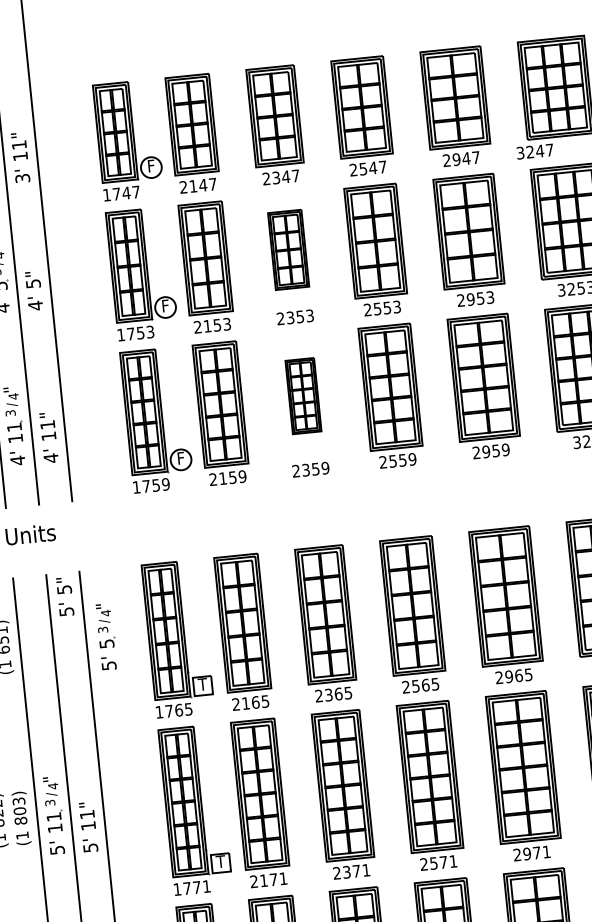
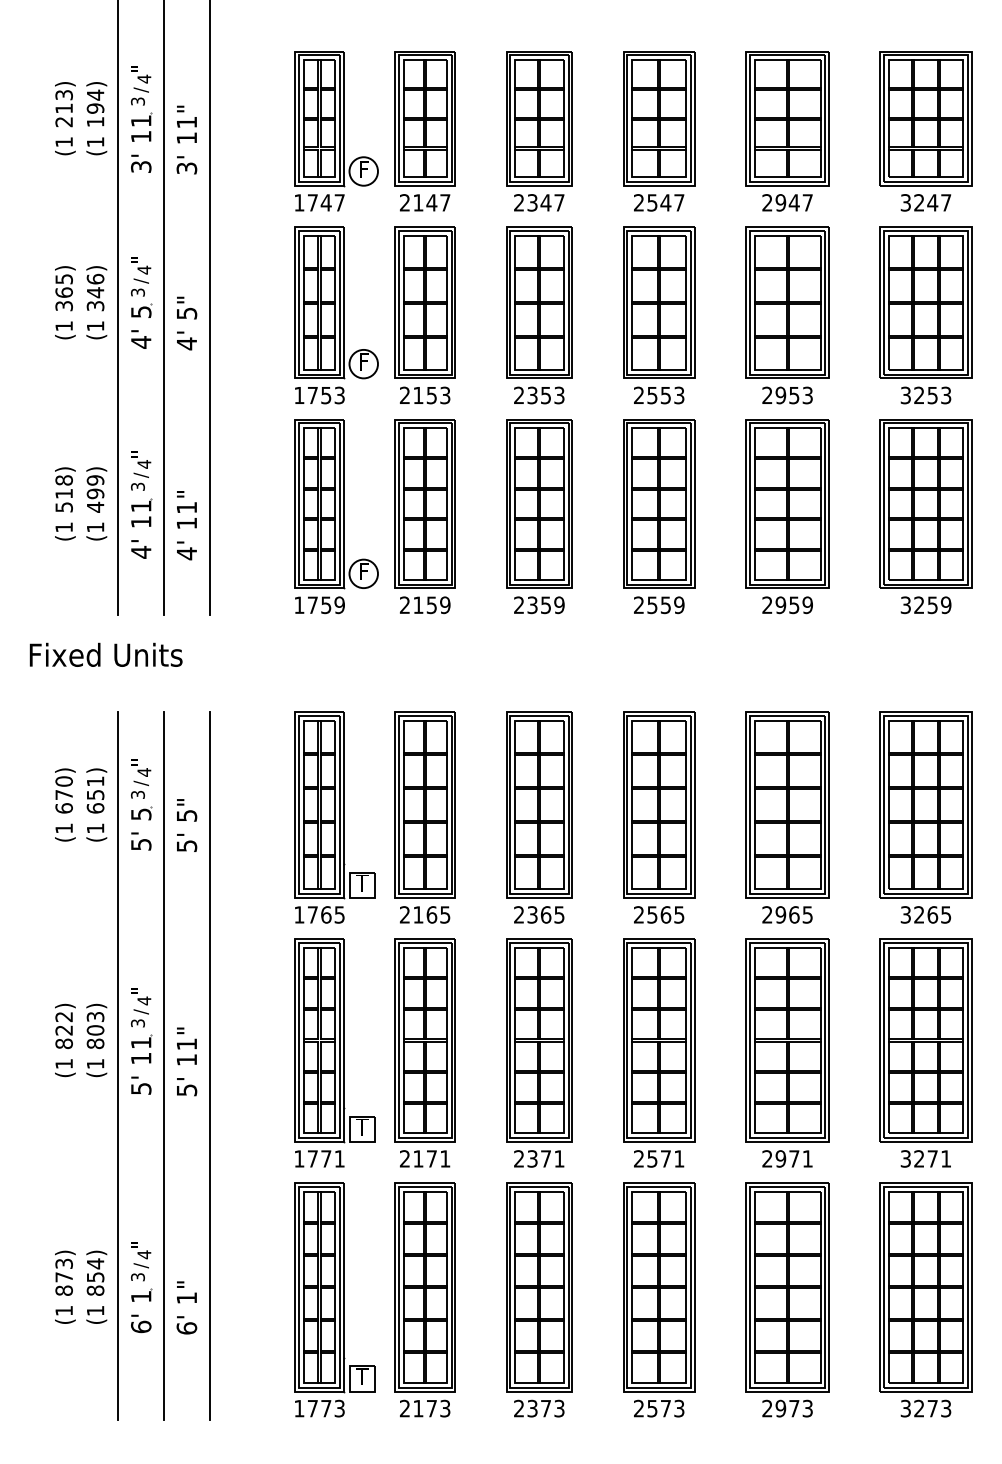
text: (534, 151) -> (925, 202), moved
part: (288, 249) -> (539, 302), size x1.43
part: (303, 395) -> (539, 503), size x1.67
text: (65, 596) -> (187, 825), moved
part: (106, 636) -> (141, 804), moved

